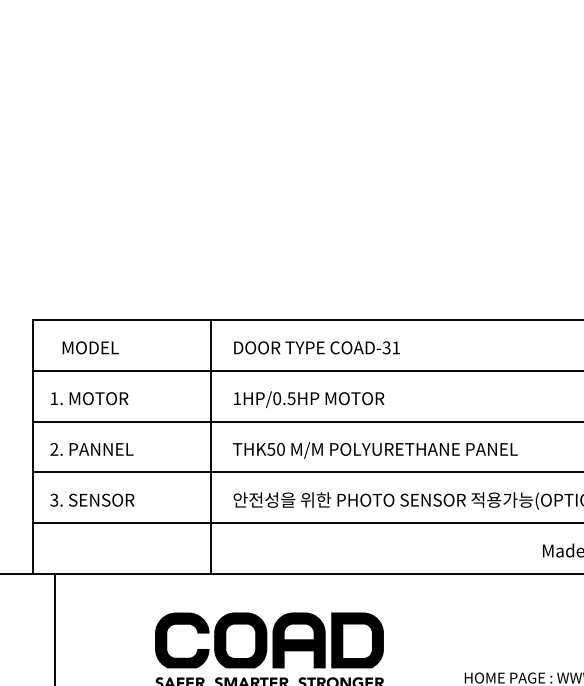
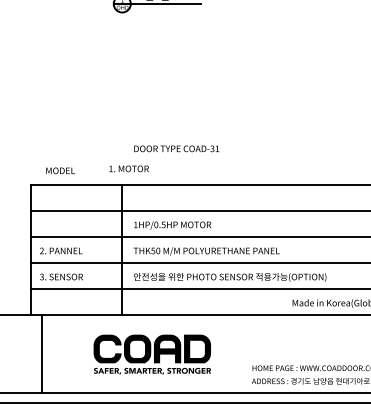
text: (90, 347) -> (60, 170), moved
text: (316, 347) -> (176, 148), moved
text: (88, 397) -> (128, 168), moved

